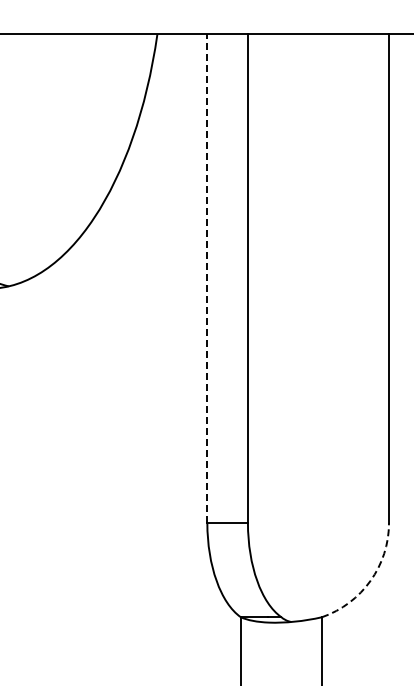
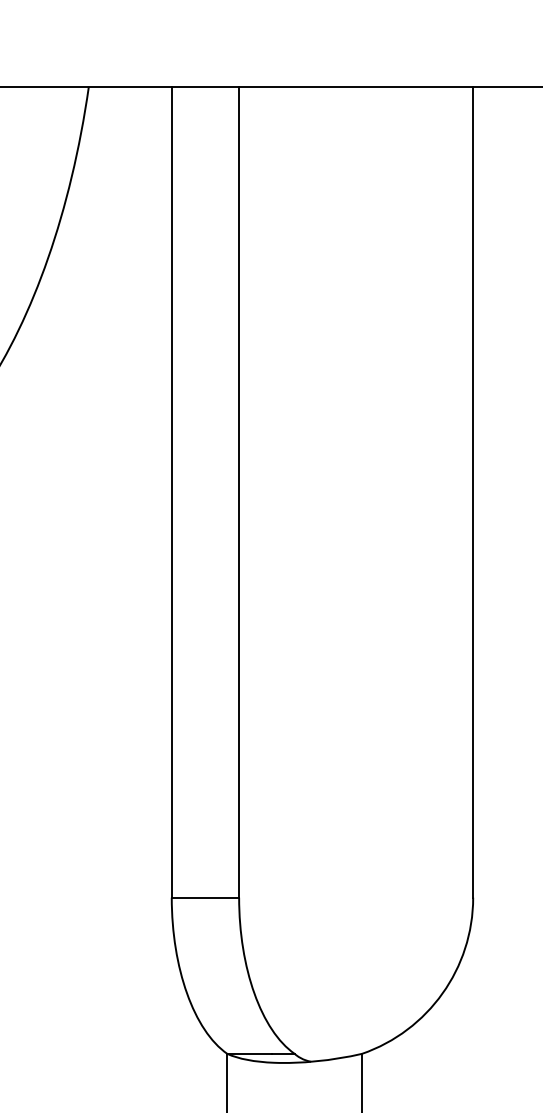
line: (207, 278) -> (171, 491), dashed -> solid
arc: (370, 580) -> (442, 992), dashed -> solid

